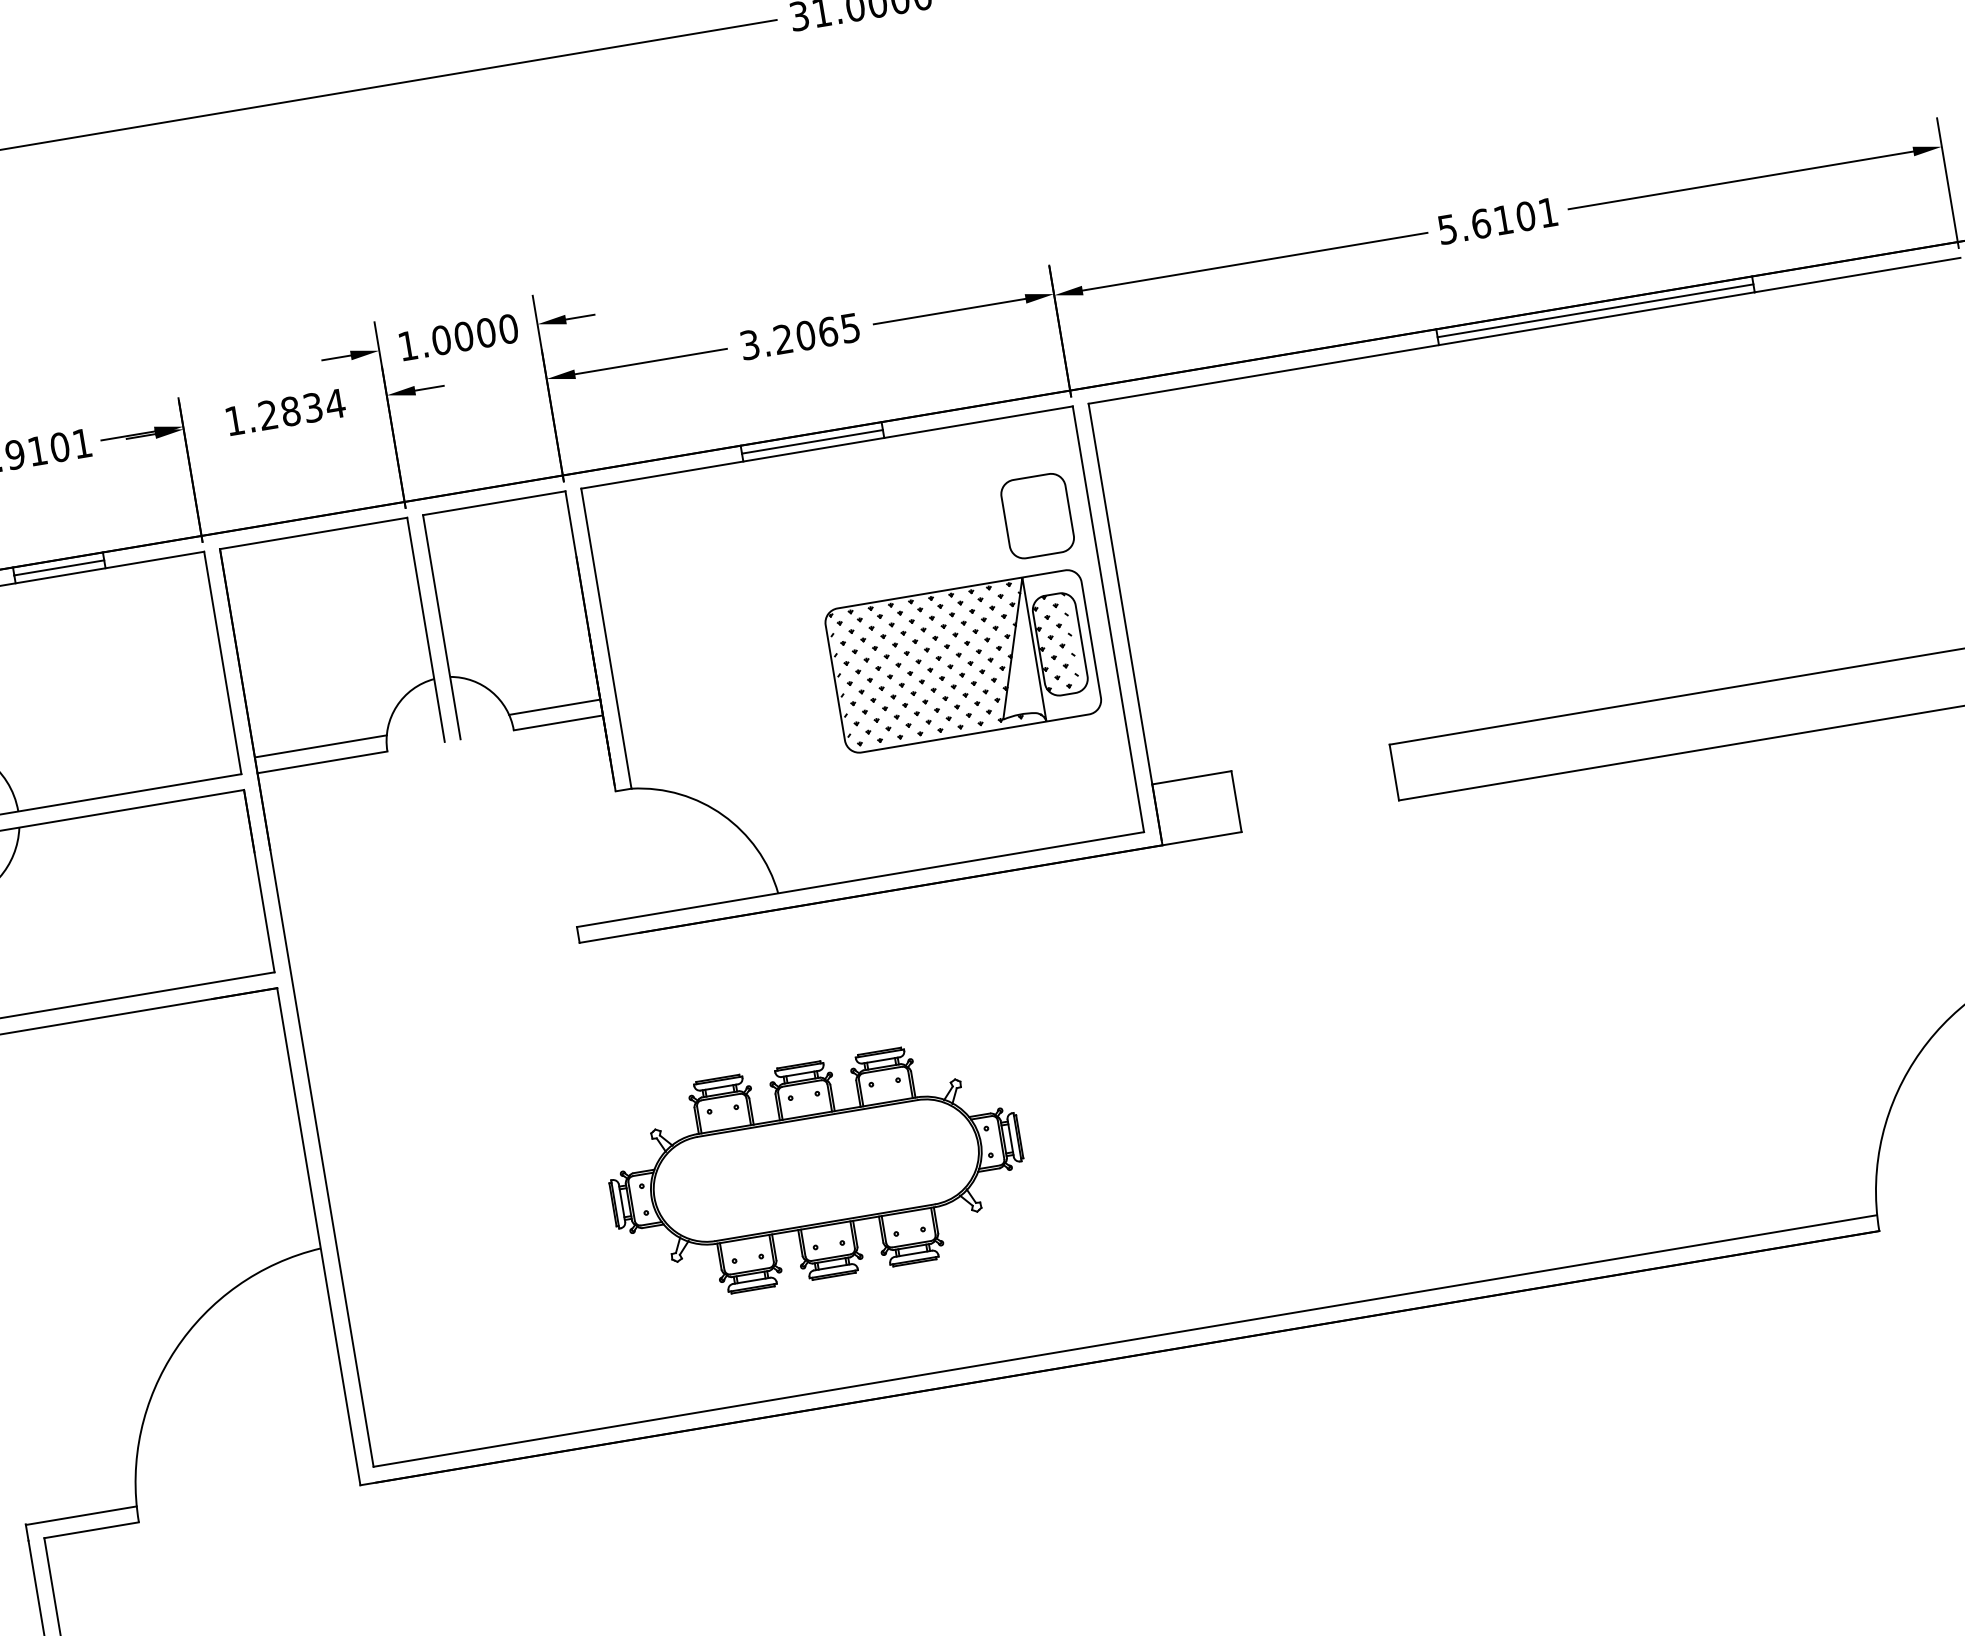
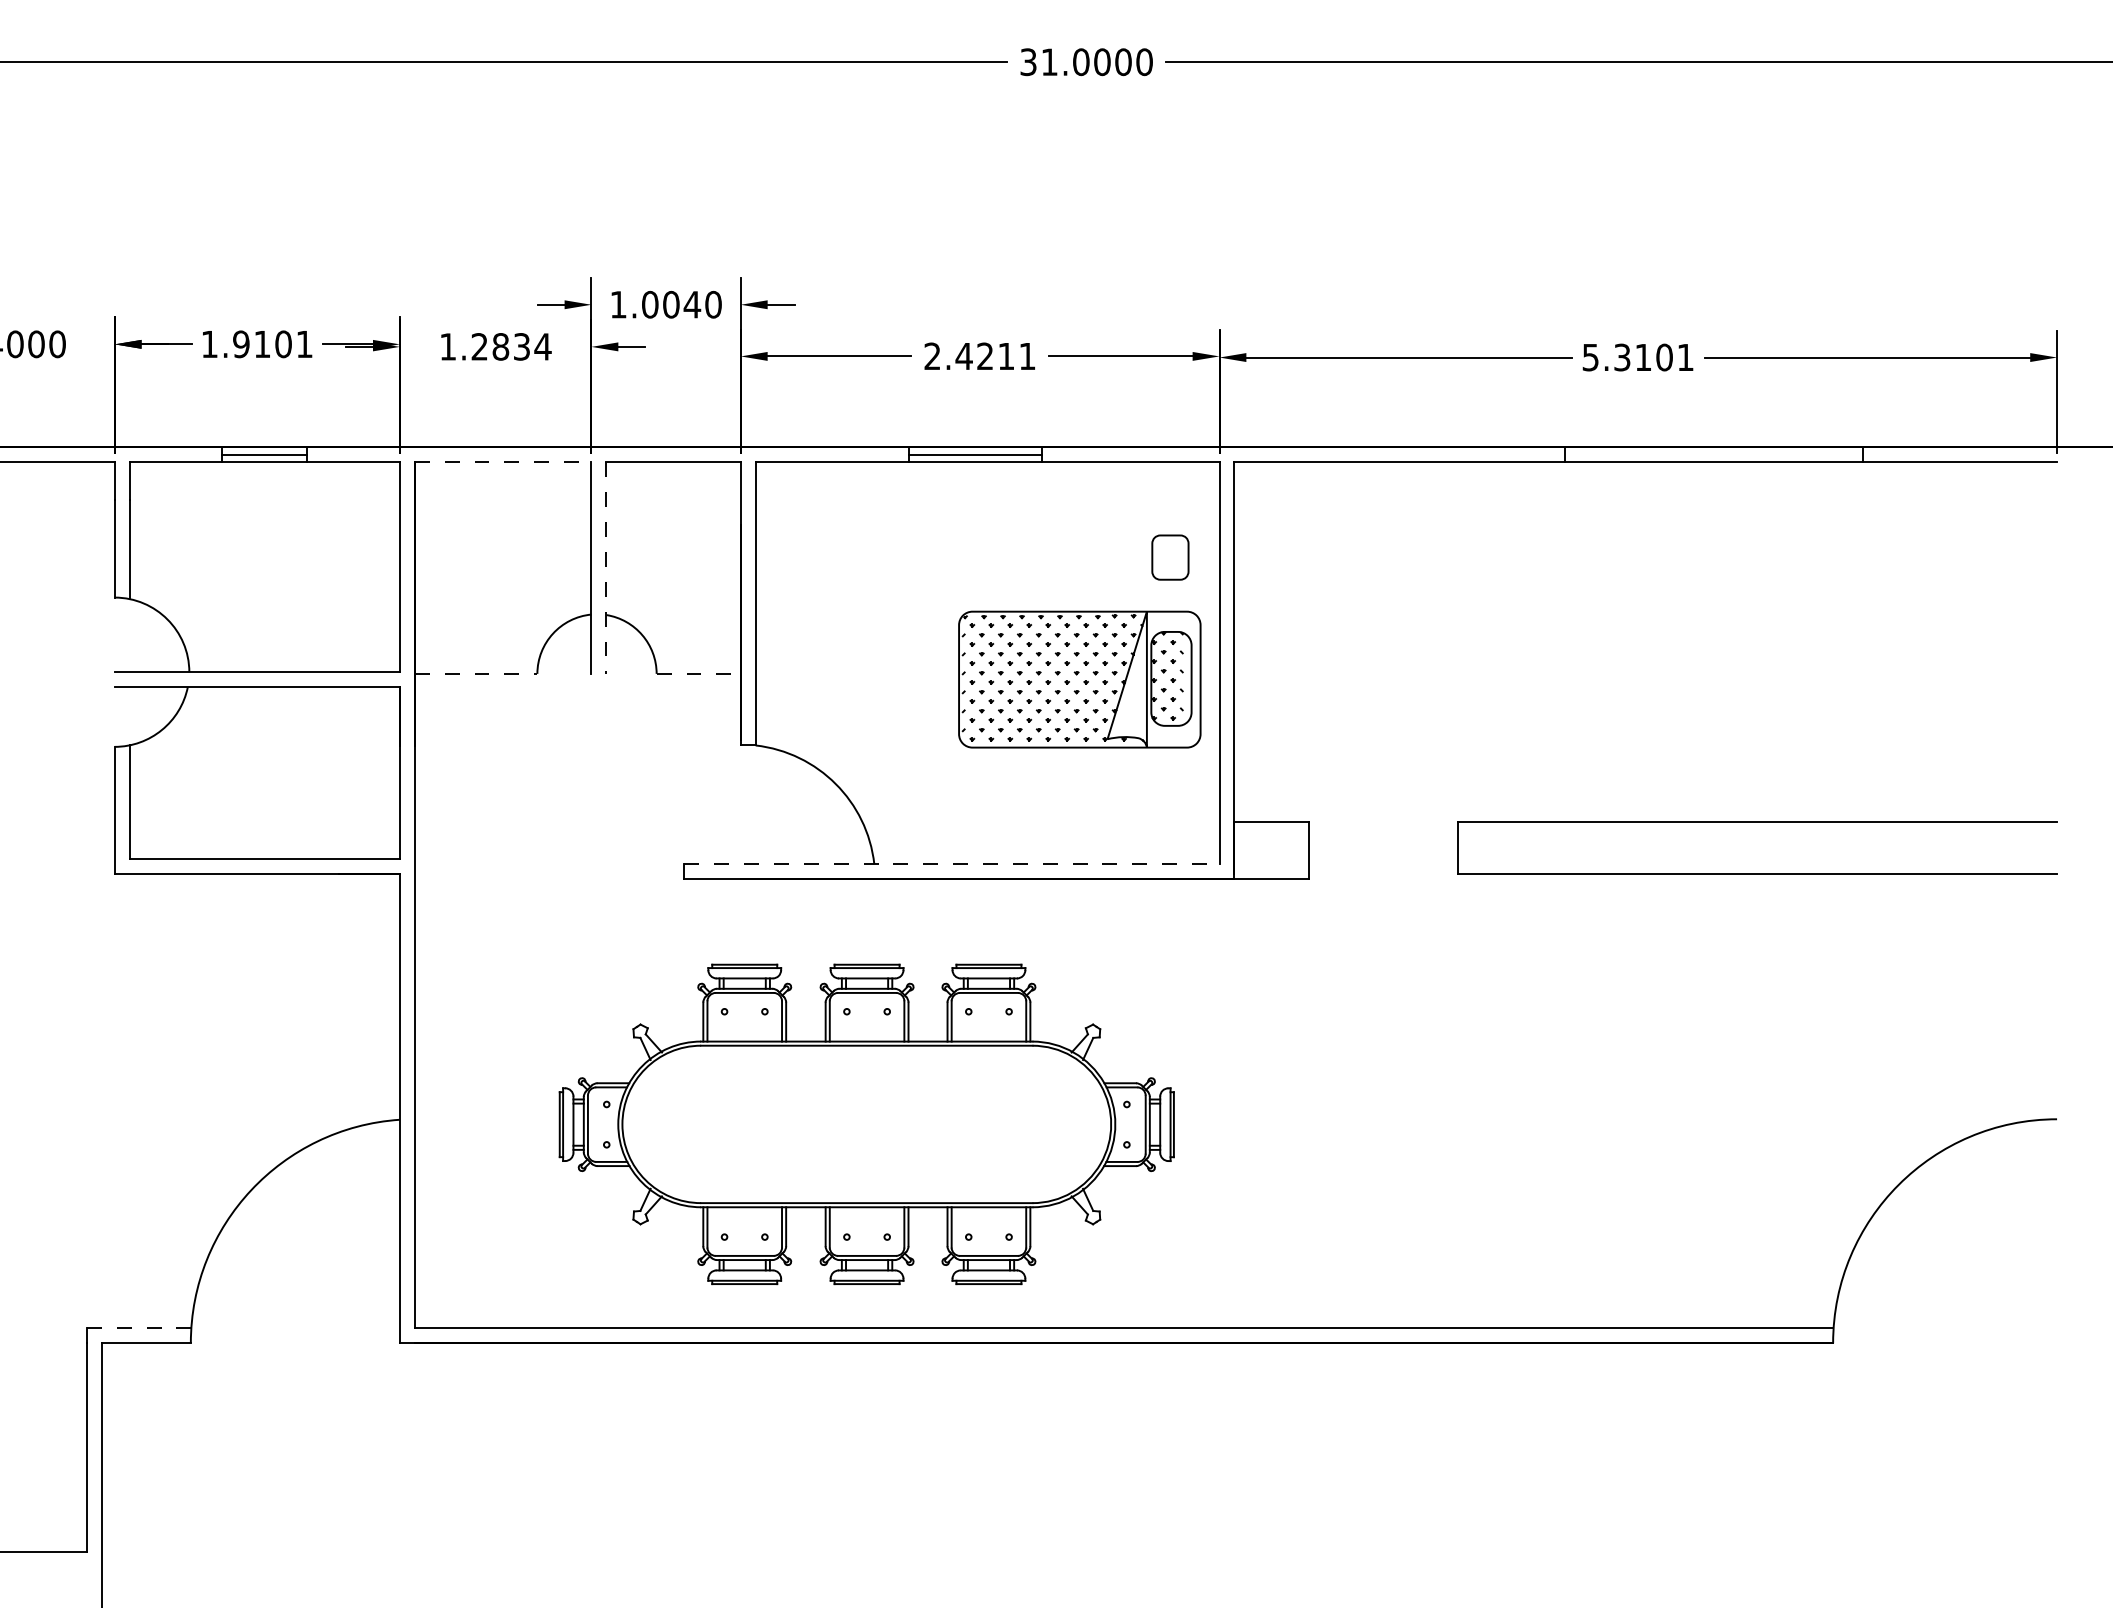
text: (1481, 223) -> (1622, 357), 5.6101 -> 5.3101
line: (1594, 310) -> (1713, 454), removed
text: (486, 332) -> (692, 304), 1.0000 -> 1.0040
text: (799, 336) -> (979, 356), 3.2065 -> 2.4211
part: (1037, 515) -> (1170, 557), size x0.6
line: (314, 533) -> (503, 462), solid -> dashed
line: (442, 627) -> (606, 568), solid -> dashed
line: (554, 706) -> (697, 658), removed
line: (559, 722) -> (699, 673), solid -> dashed
line: (320, 746) -> (476, 658), removed
line: (322, 761) -> (476, 673), solid -> dashed
line: (860, 880) -> (951, 864), solid -> dashed
part: (816, 1170) -> (866, 1124), size x1.6
line: (80, 1516) -> (138, 1328), solid -> dashed

